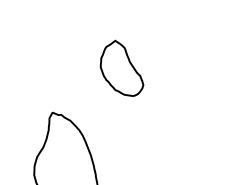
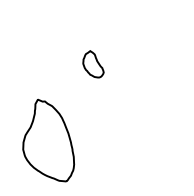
part: (122, 68) -> (93, 64), size x0.6

